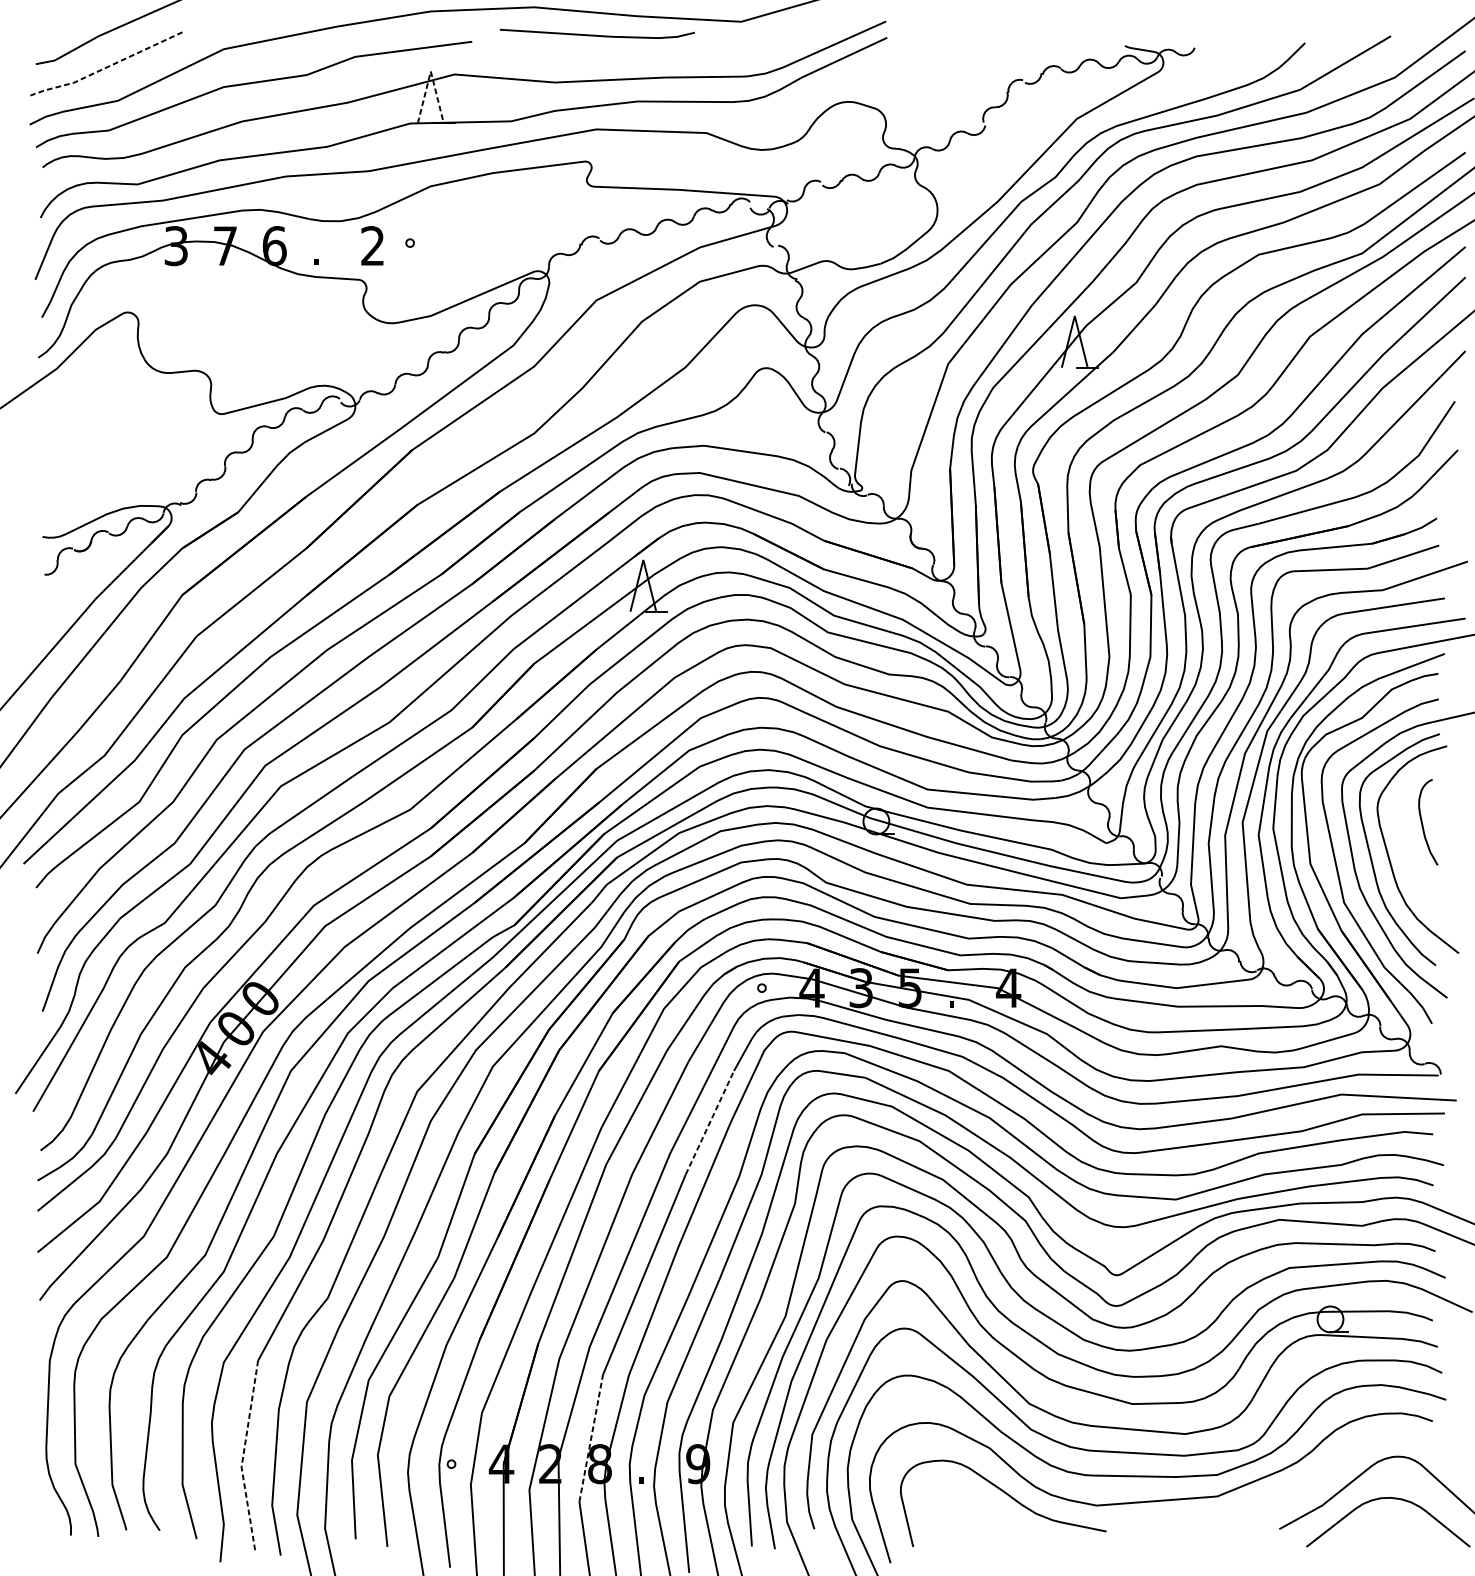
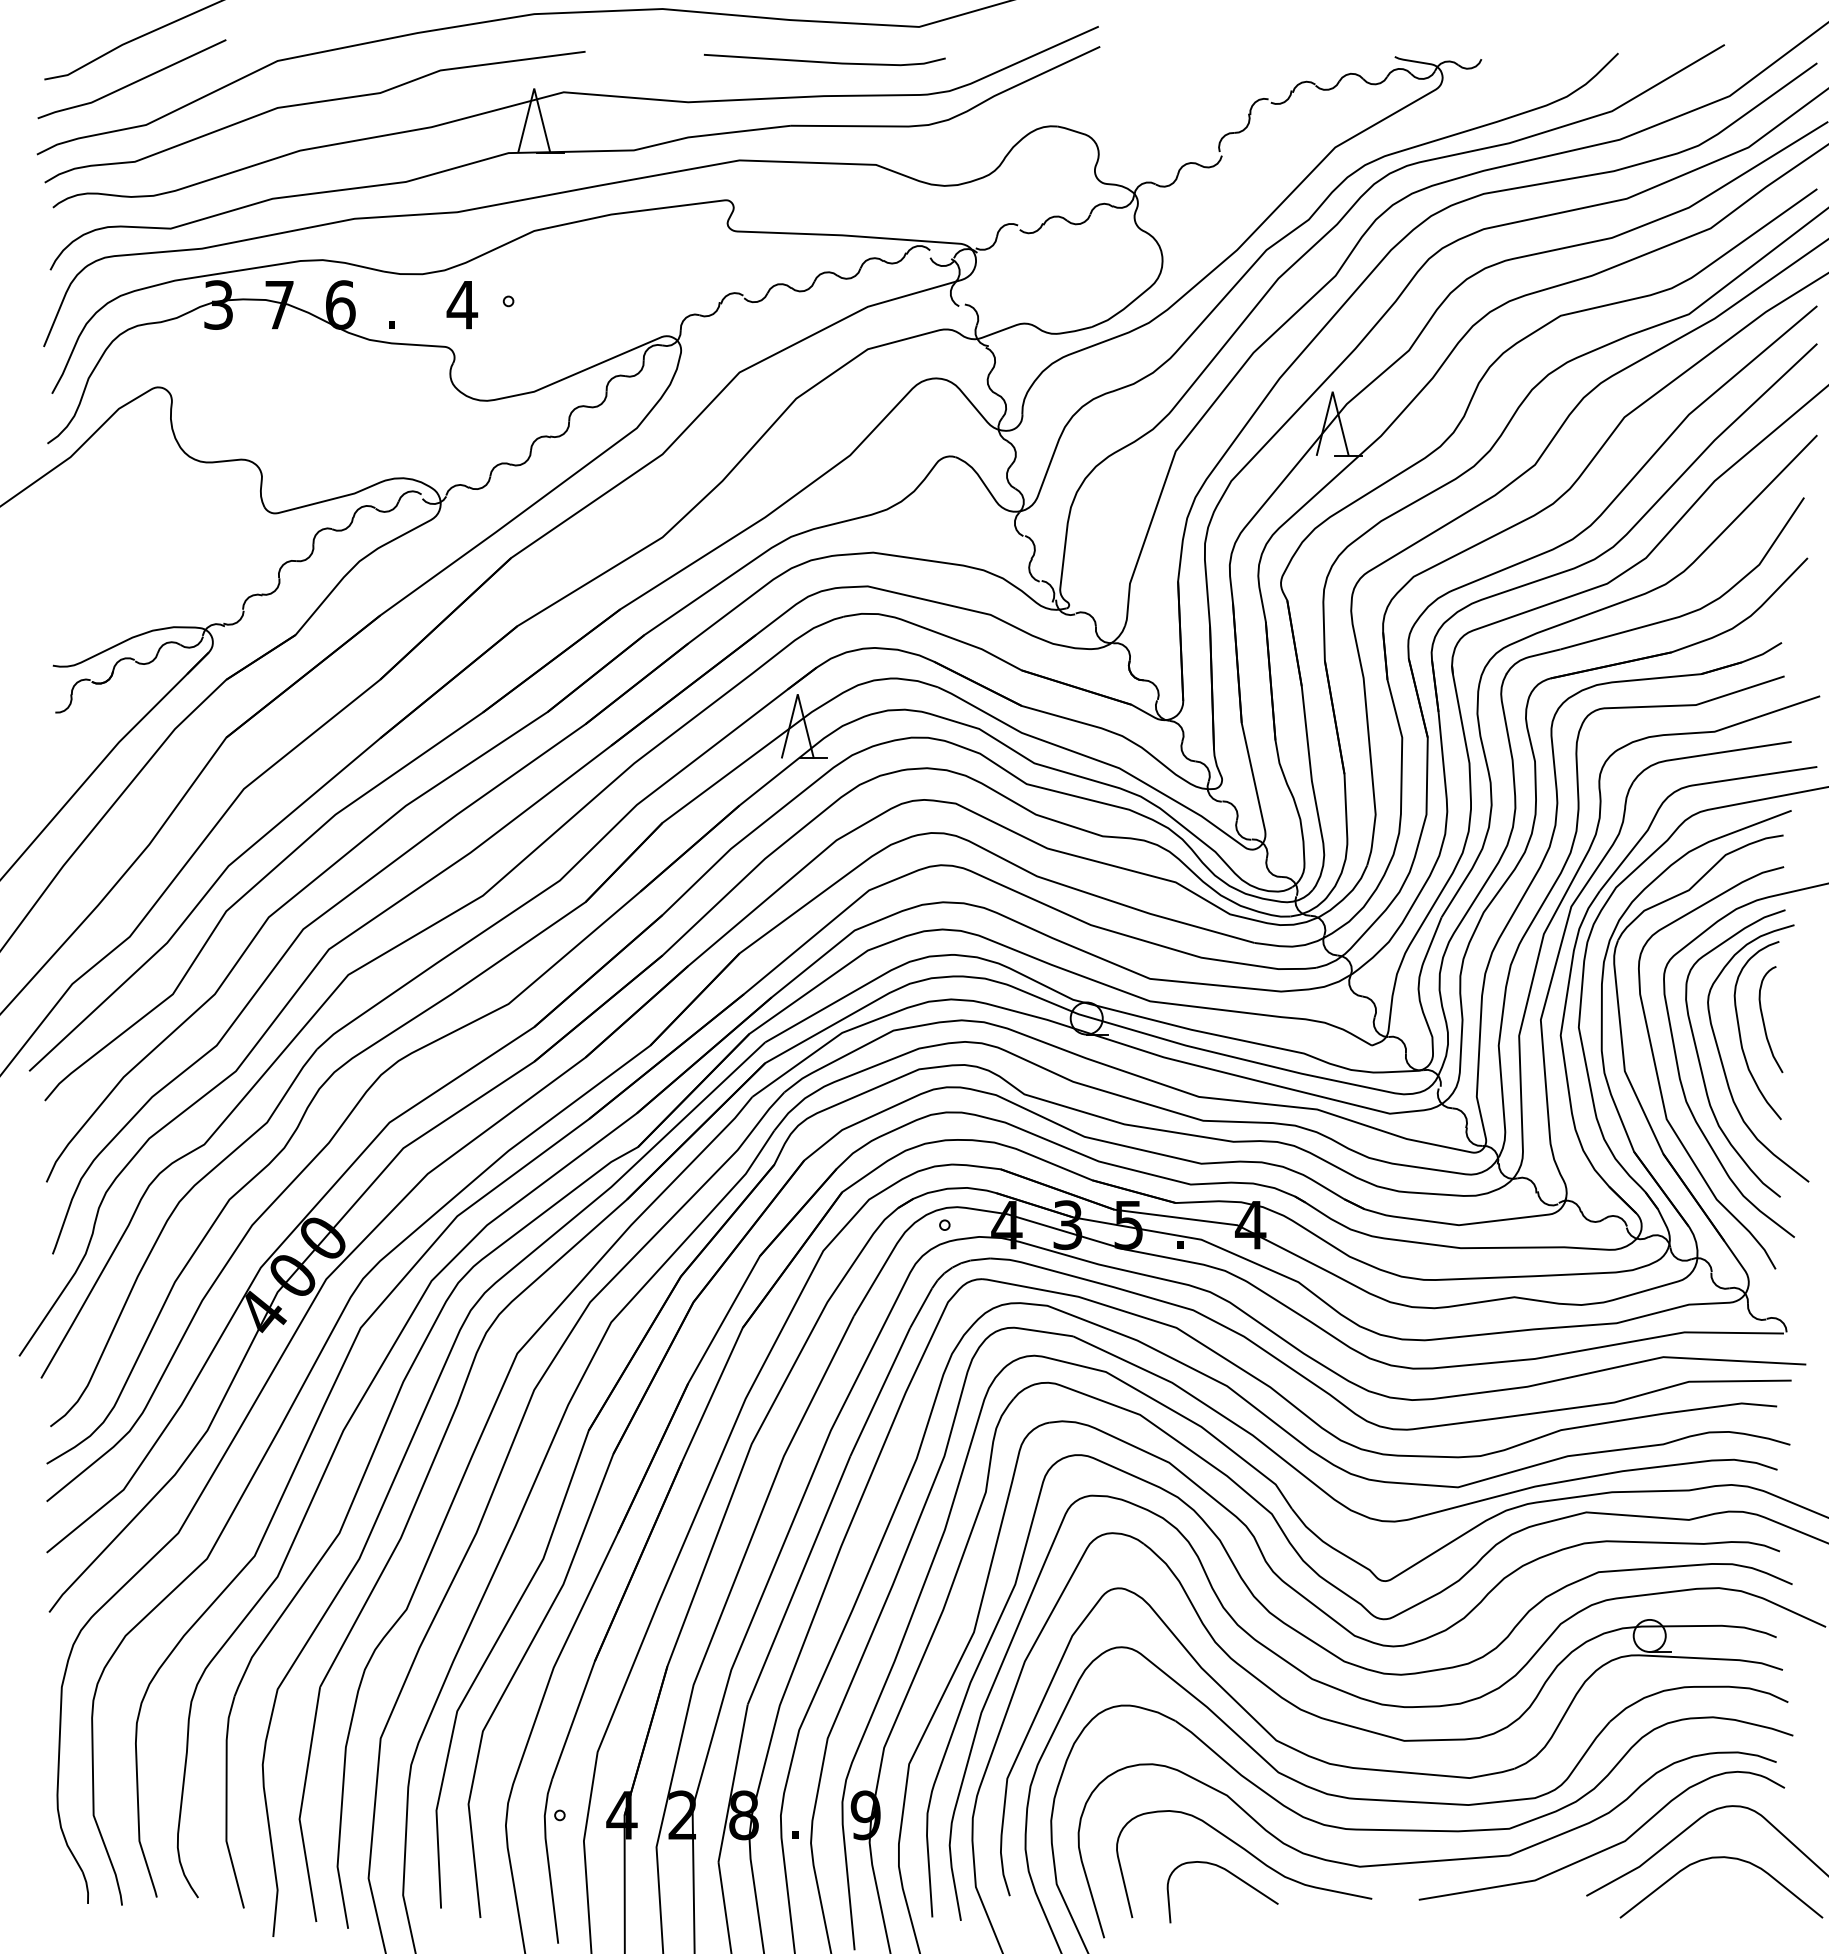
line: (597, 35) -> (824, 61), moved
line: (106, 67) -> (132, 83), dashed -> solid
line: (431, 71) -> (534, 88), dashed -> solid
text: (372, 245) -> (462, 304), 2 -> 4
curve: (1403, 831) -> (1740, 1030), added
line: (710, 1123) -> (880, 1392), dashed -> solid
line: (591, 1437) -> (733, 1782), dashed -> solid
line: (243, 1456) -> (301, 1805), dashed -> solid
curve: (1296, 1490) -> (1607, 1847), added
curve: (993, 1512) -> (1232, 1875), added

